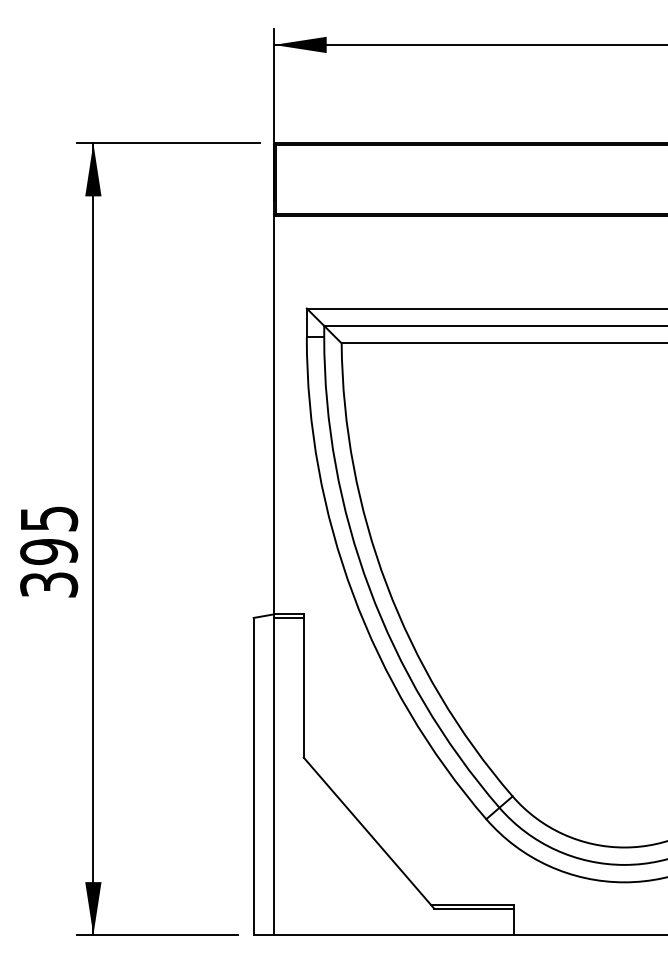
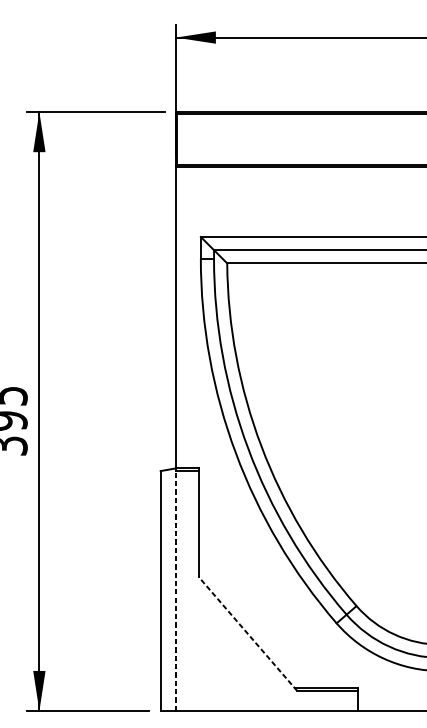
line: (273, 776) -> (175, 591), solid -> dashed
line: (368, 833) -> (247, 634), solid -> dashed

